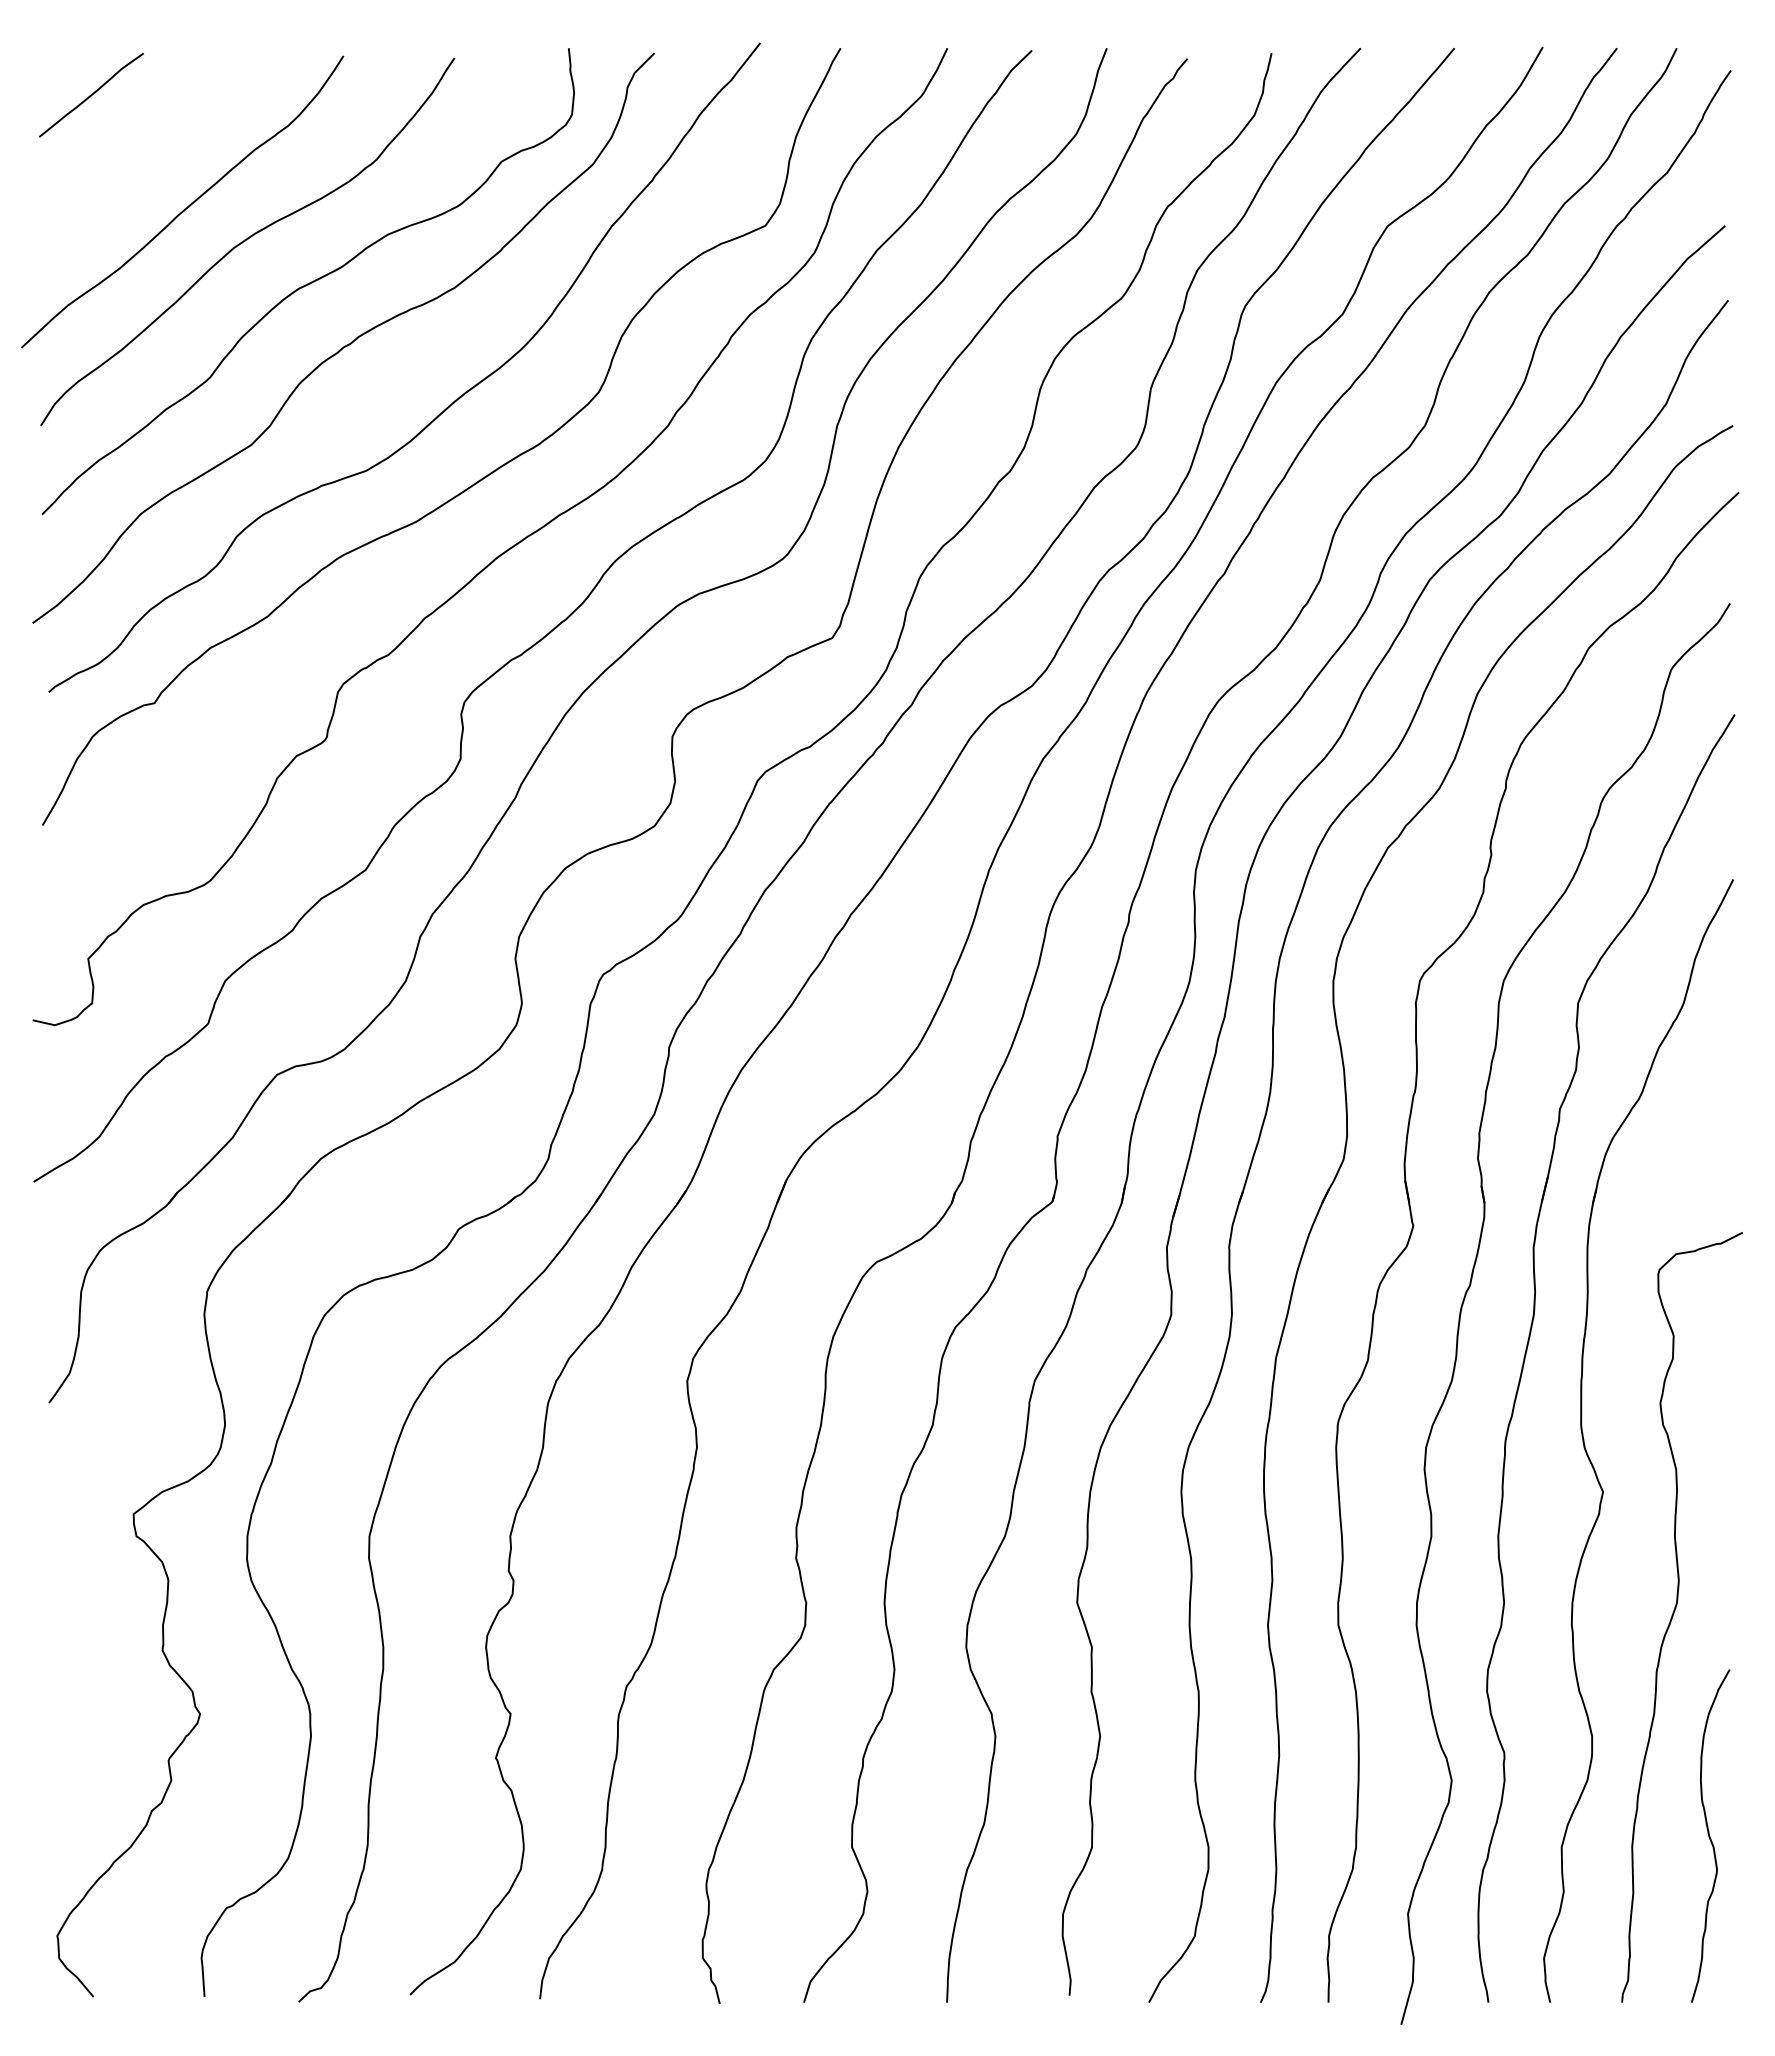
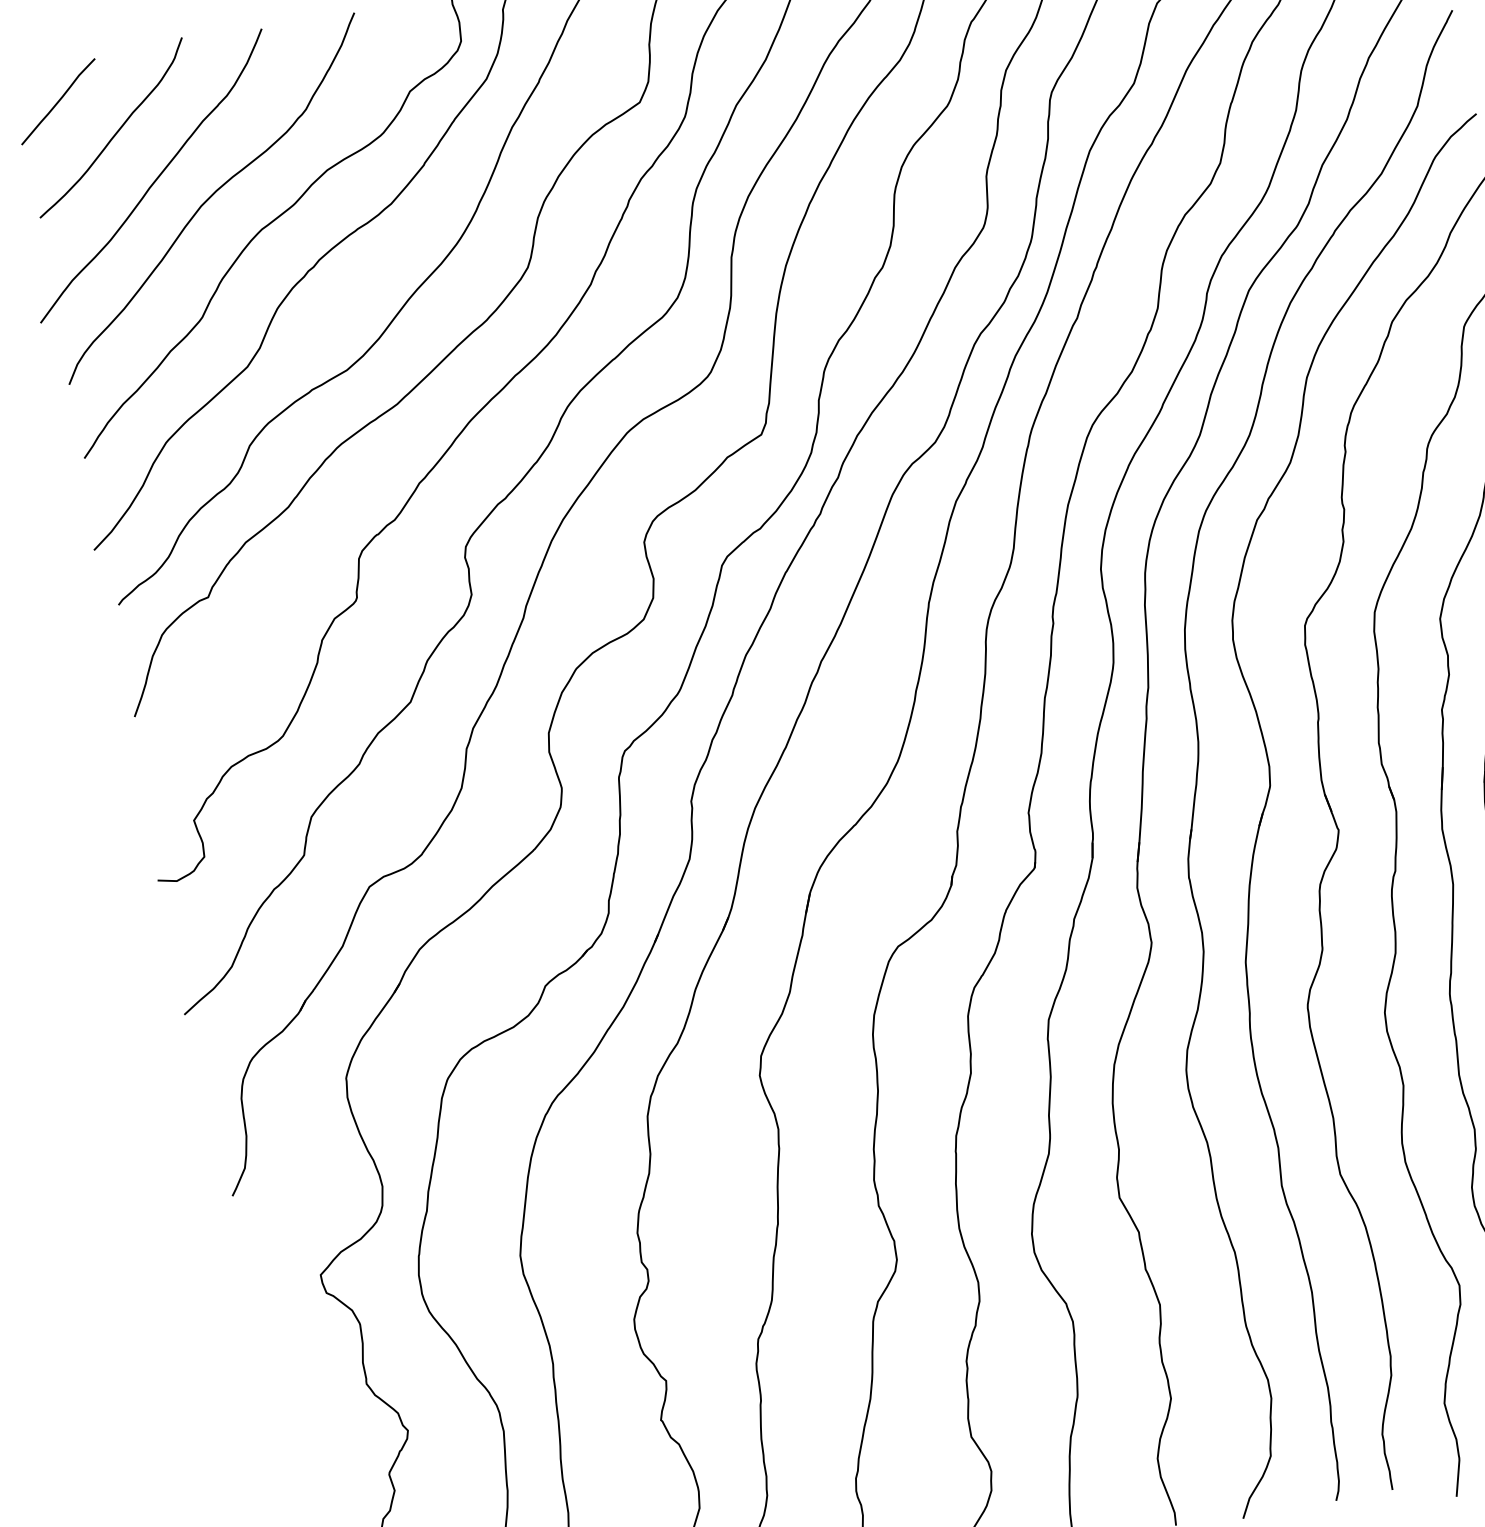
curve: (152, 142) -> (116, 131), added

